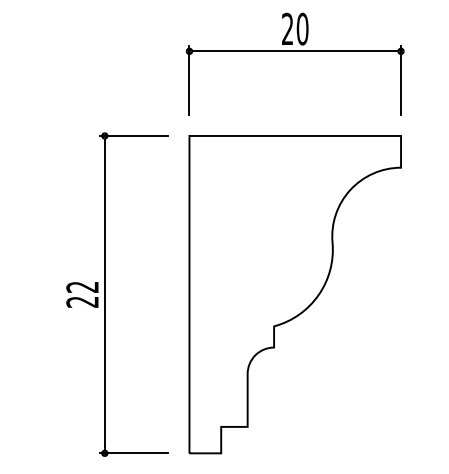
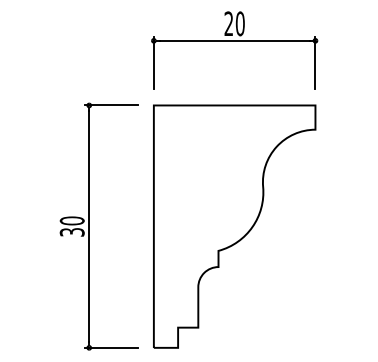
text: (81, 294) -> (71, 226), 22 -> 30

